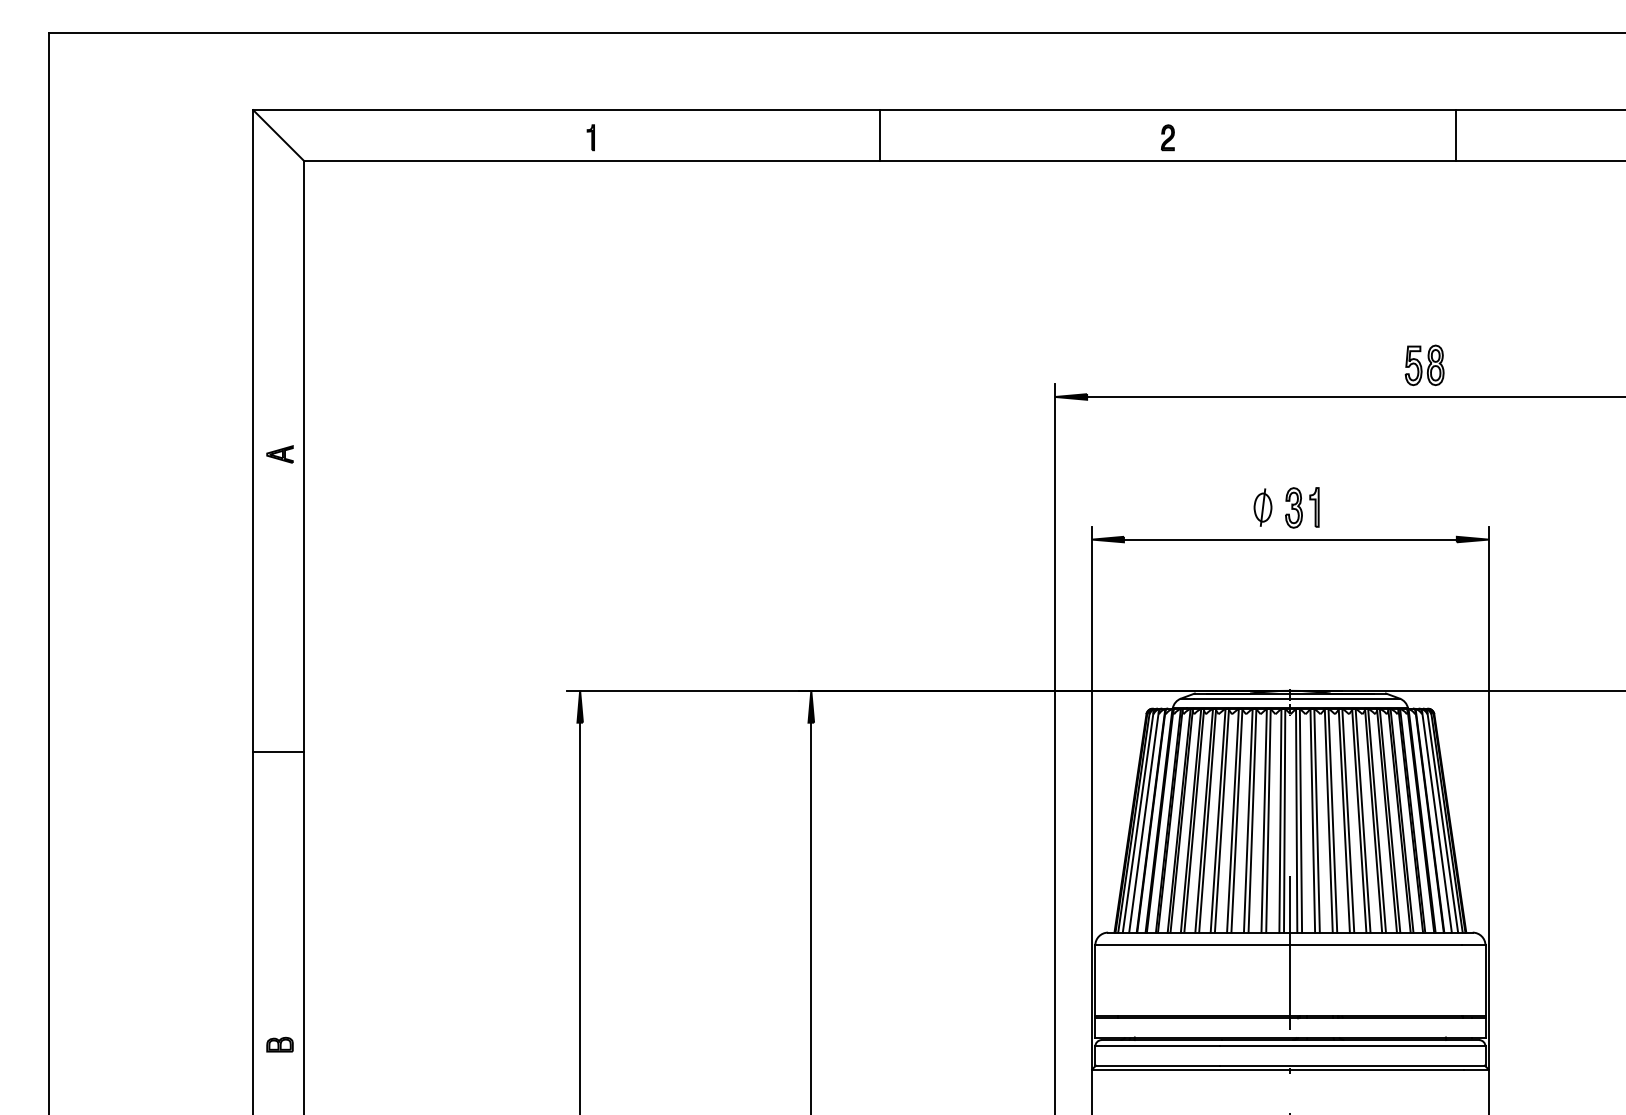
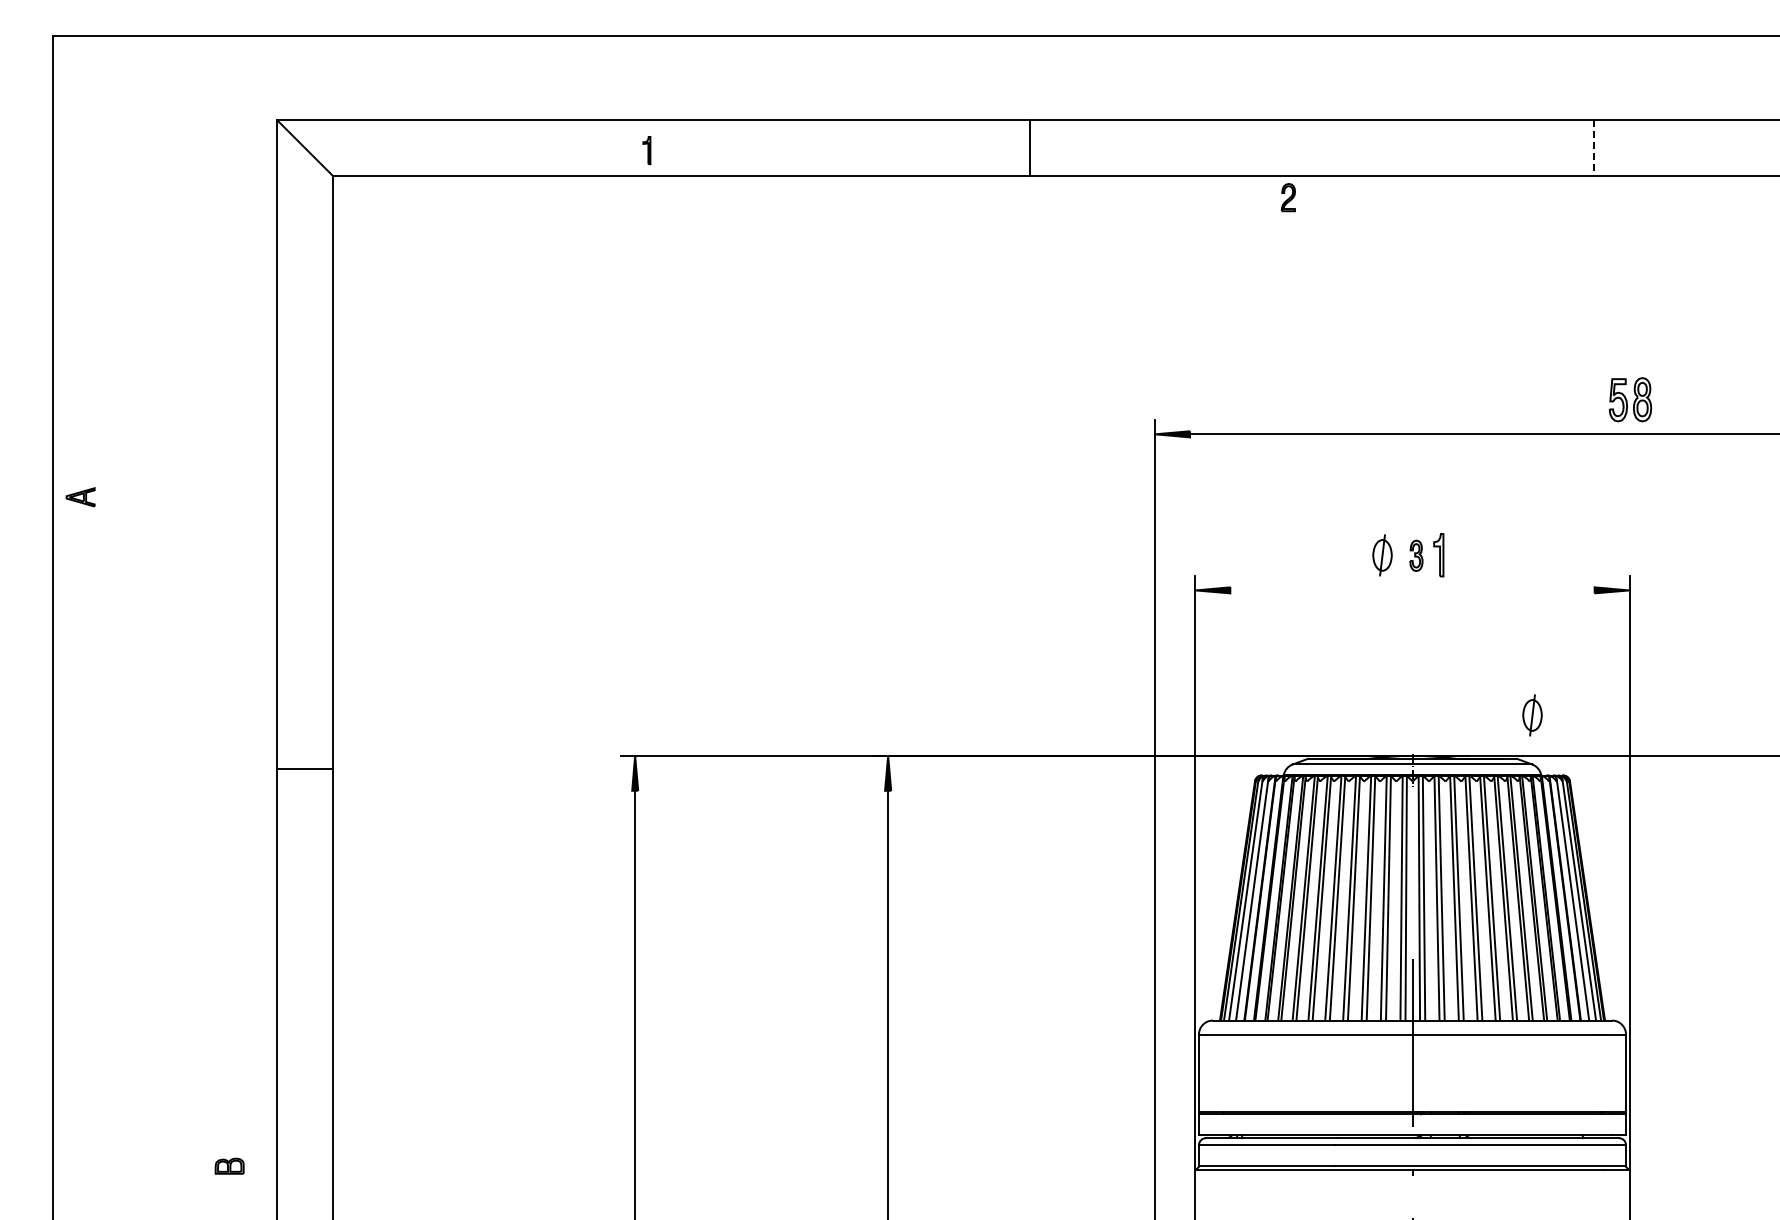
line: (880, 135) -> (1030, 148), moved
line: (1455, 135) -> (1593, 148), solid -> dashed
part: (1167, 137) -> (1287, 197), moved
part: (1424, 365) -> (1630, 399), moved
part: (279, 454) -> (80, 497), moved
part: (1294, 507) -> (1416, 555), size x0.7
line: (1290, 539) -> (1412, 590), removed
part: (1400, 653) -> (1532, 715), added
line: (278, 751) -> (305, 768), moved
part: (279, 1044) -> (229, 1165), moved

